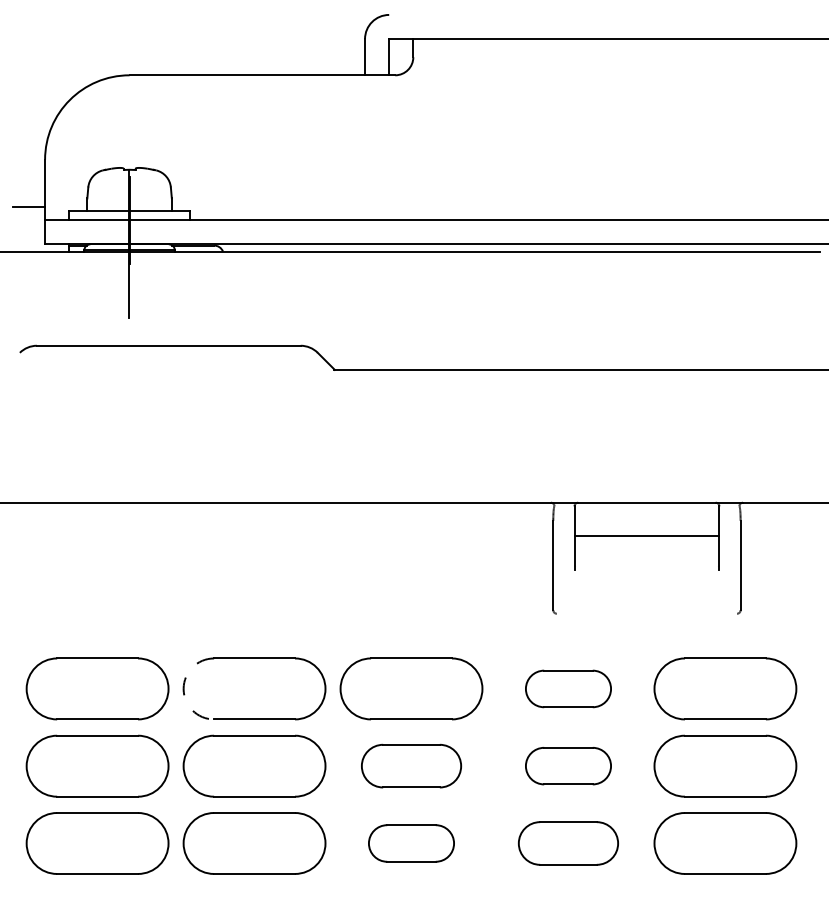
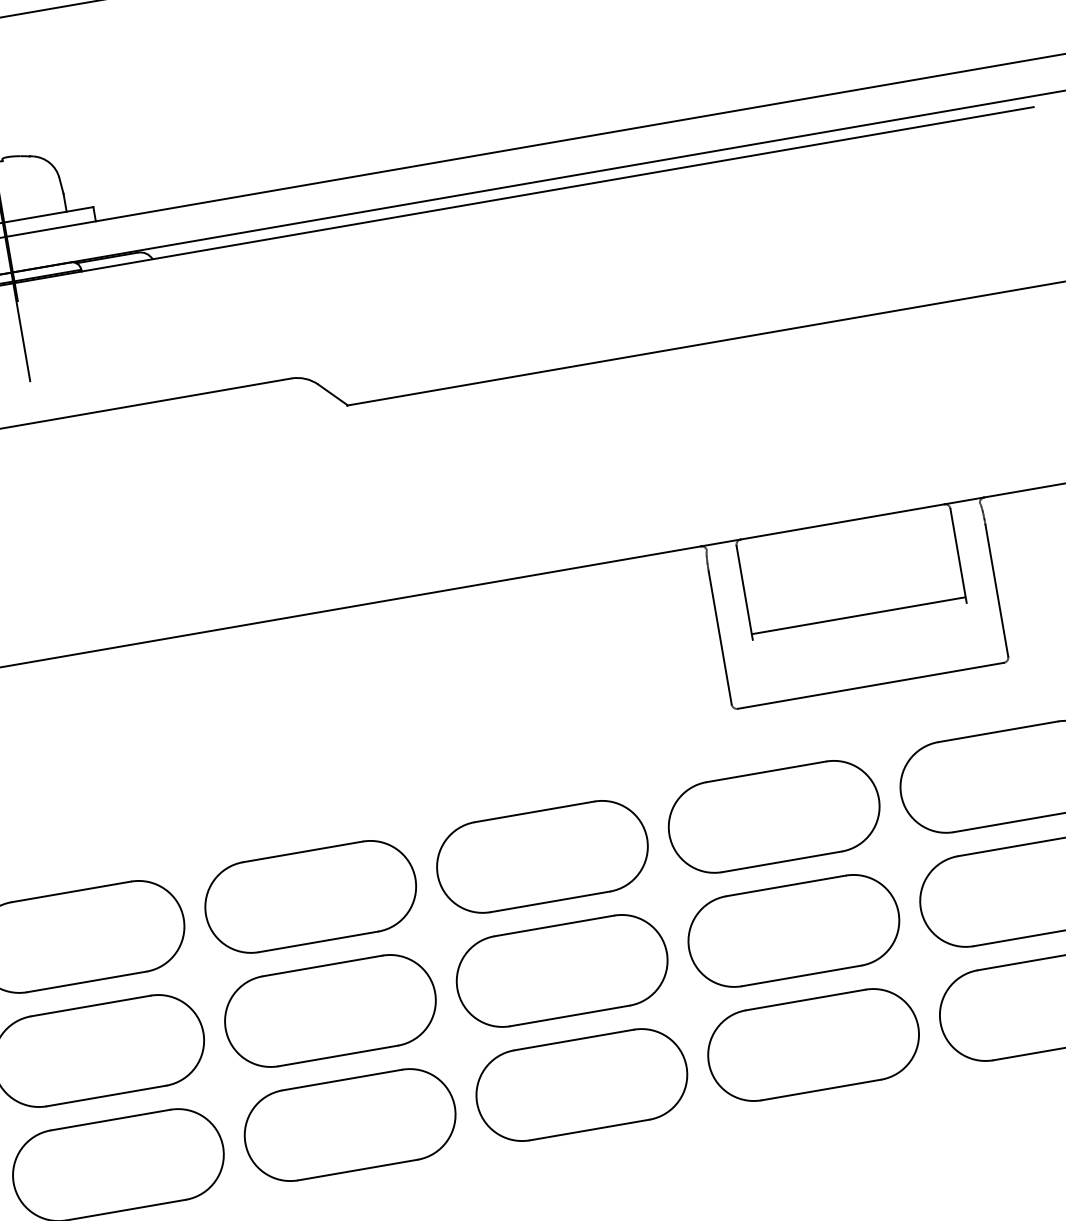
line: (646, 536) -> (858, 616), moved
line: (646, 613) -> (870, 685), added
line: (183, 688) -> (205, 914), dashed -> solid
part: (568, 688) -> (774, 816), size x1.67
part: (411, 765) -> (561, 969), size x1.43
part: (568, 765) -> (793, 929), size x1.67
part: (411, 843) -> (581, 1085), size x1.67
part: (568, 843) -> (813, 1045), size x1.43

